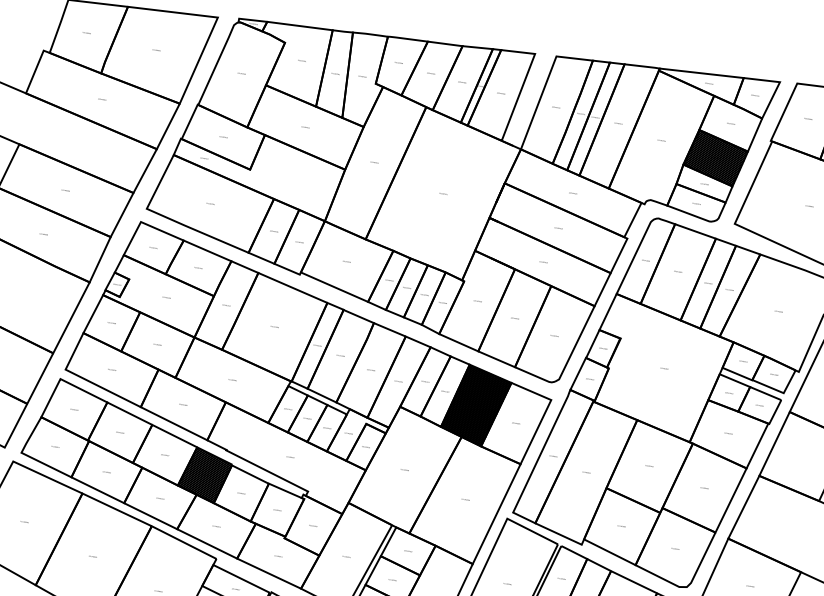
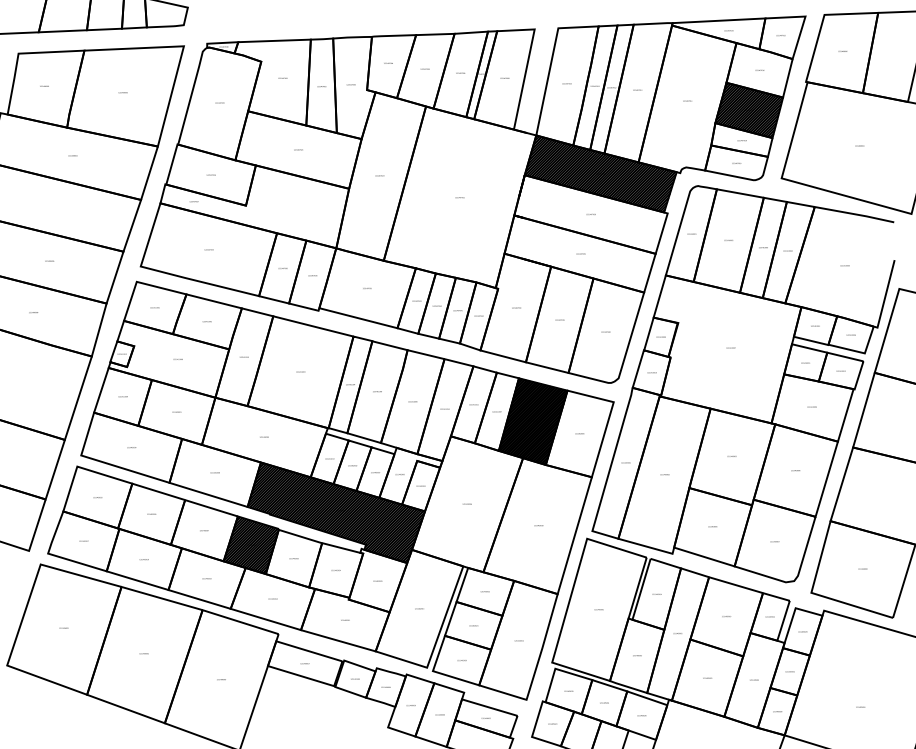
hatch: (572, 192) -> (600, 173), added
hatch: (285, 458) -> (335, 512), added

